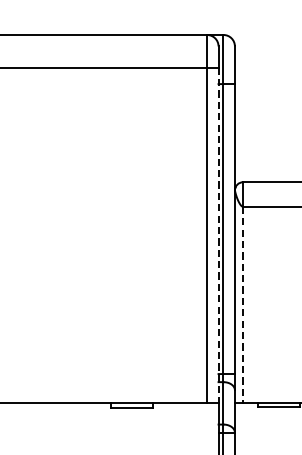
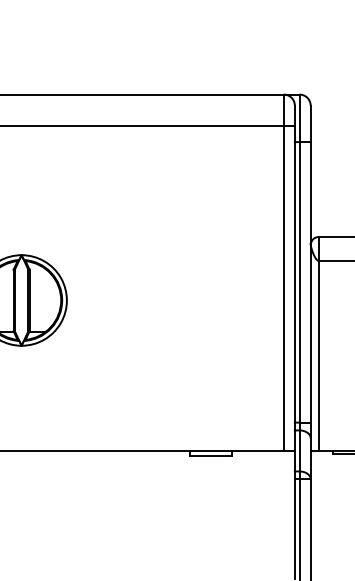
line: (218, 236) -> (294, 289), dashed -> solid
line: (243, 305) -> (318, 356), dashed -> solid

